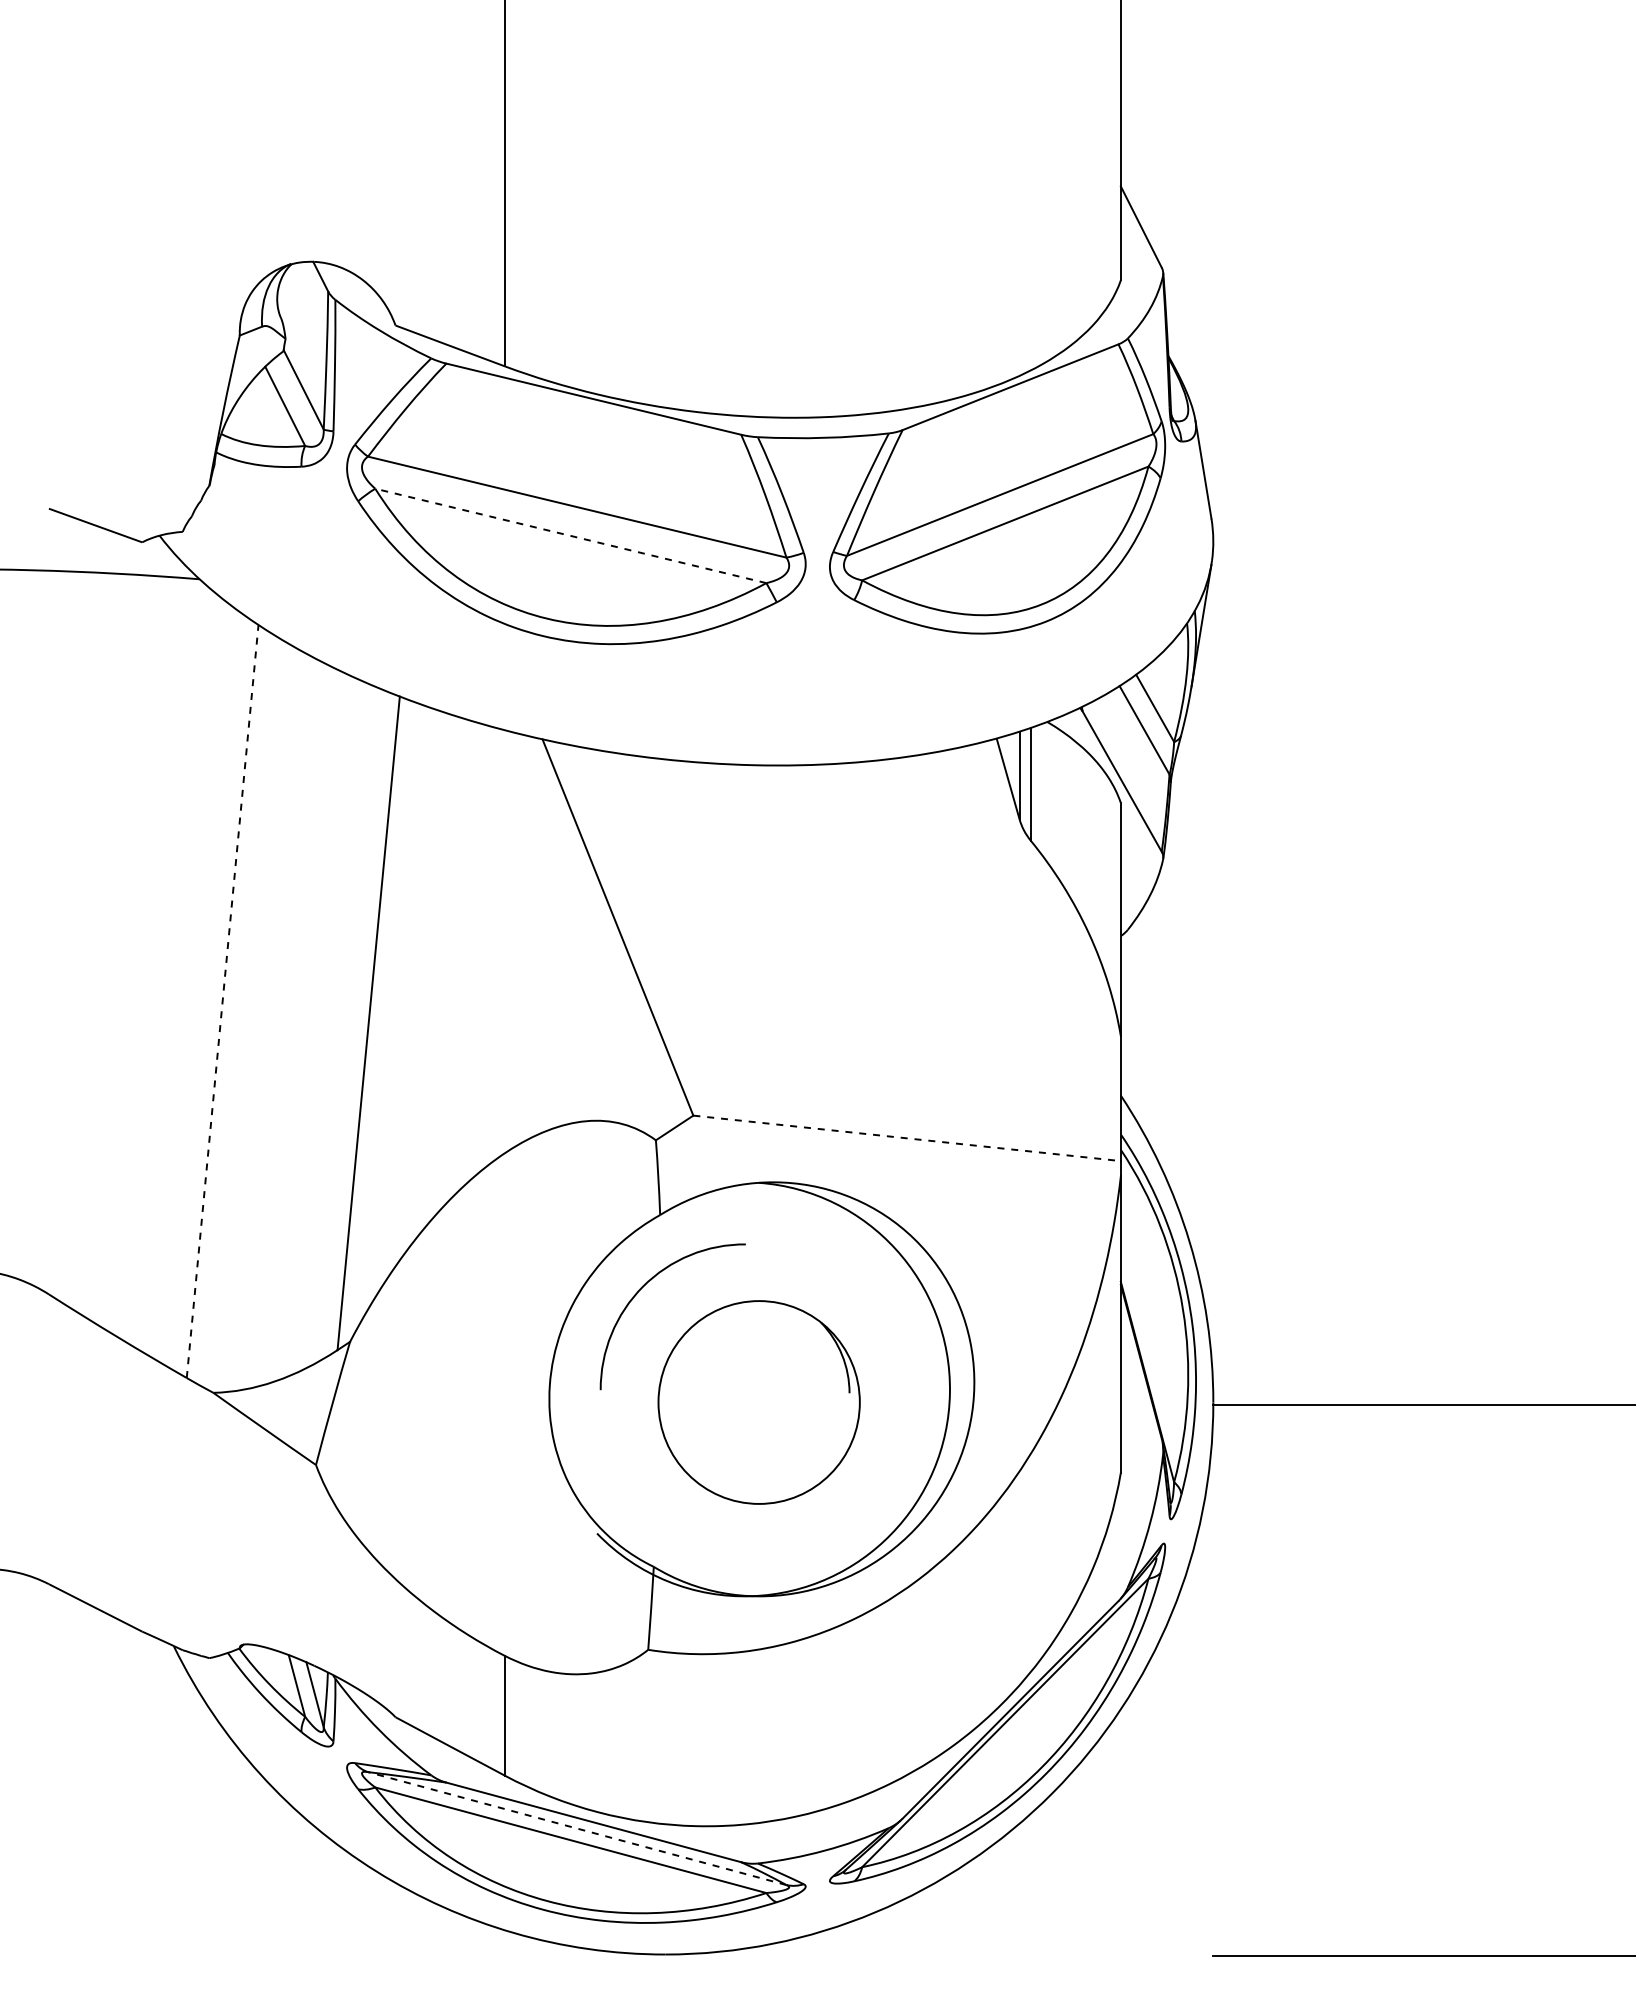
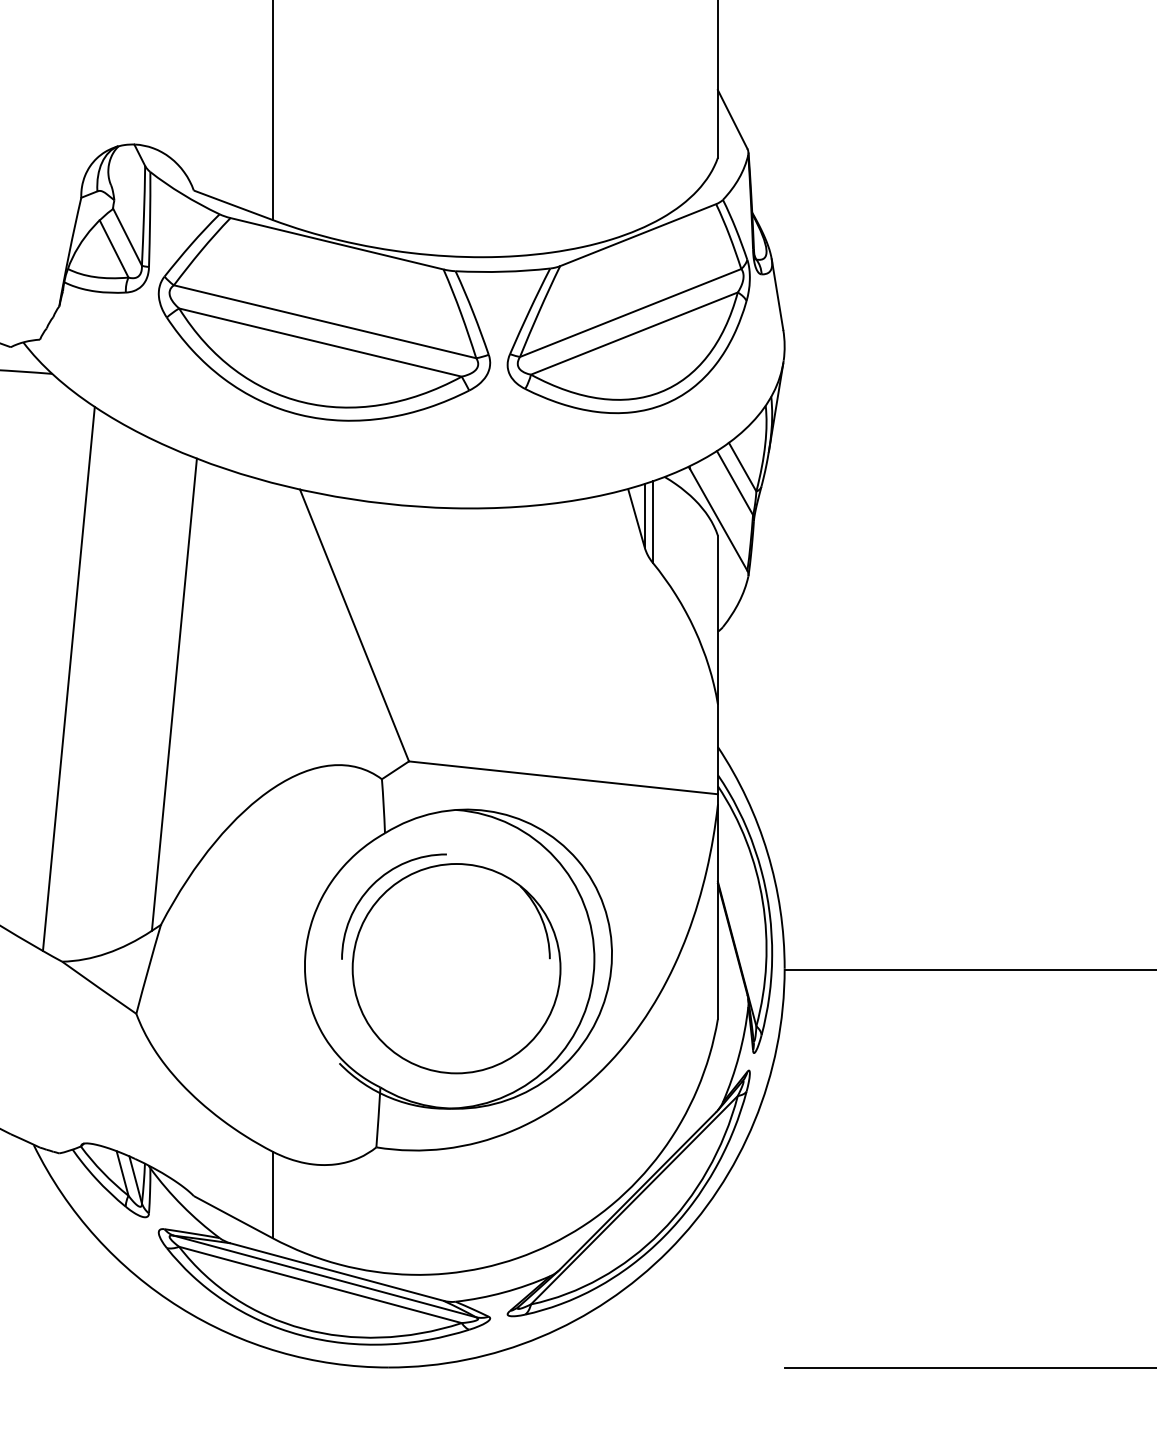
line: (570, 535) -> (320, 342), dashed -> solid
line: (222, 1001) -> (68, 678), dashed -> solid
line: (907, 1138) -> (563, 777), dashed -> solid
part: (758, 1402) -> (456, 968), size x1.43
line: (577, 1828) -> (325, 1276), dashed -> solid

